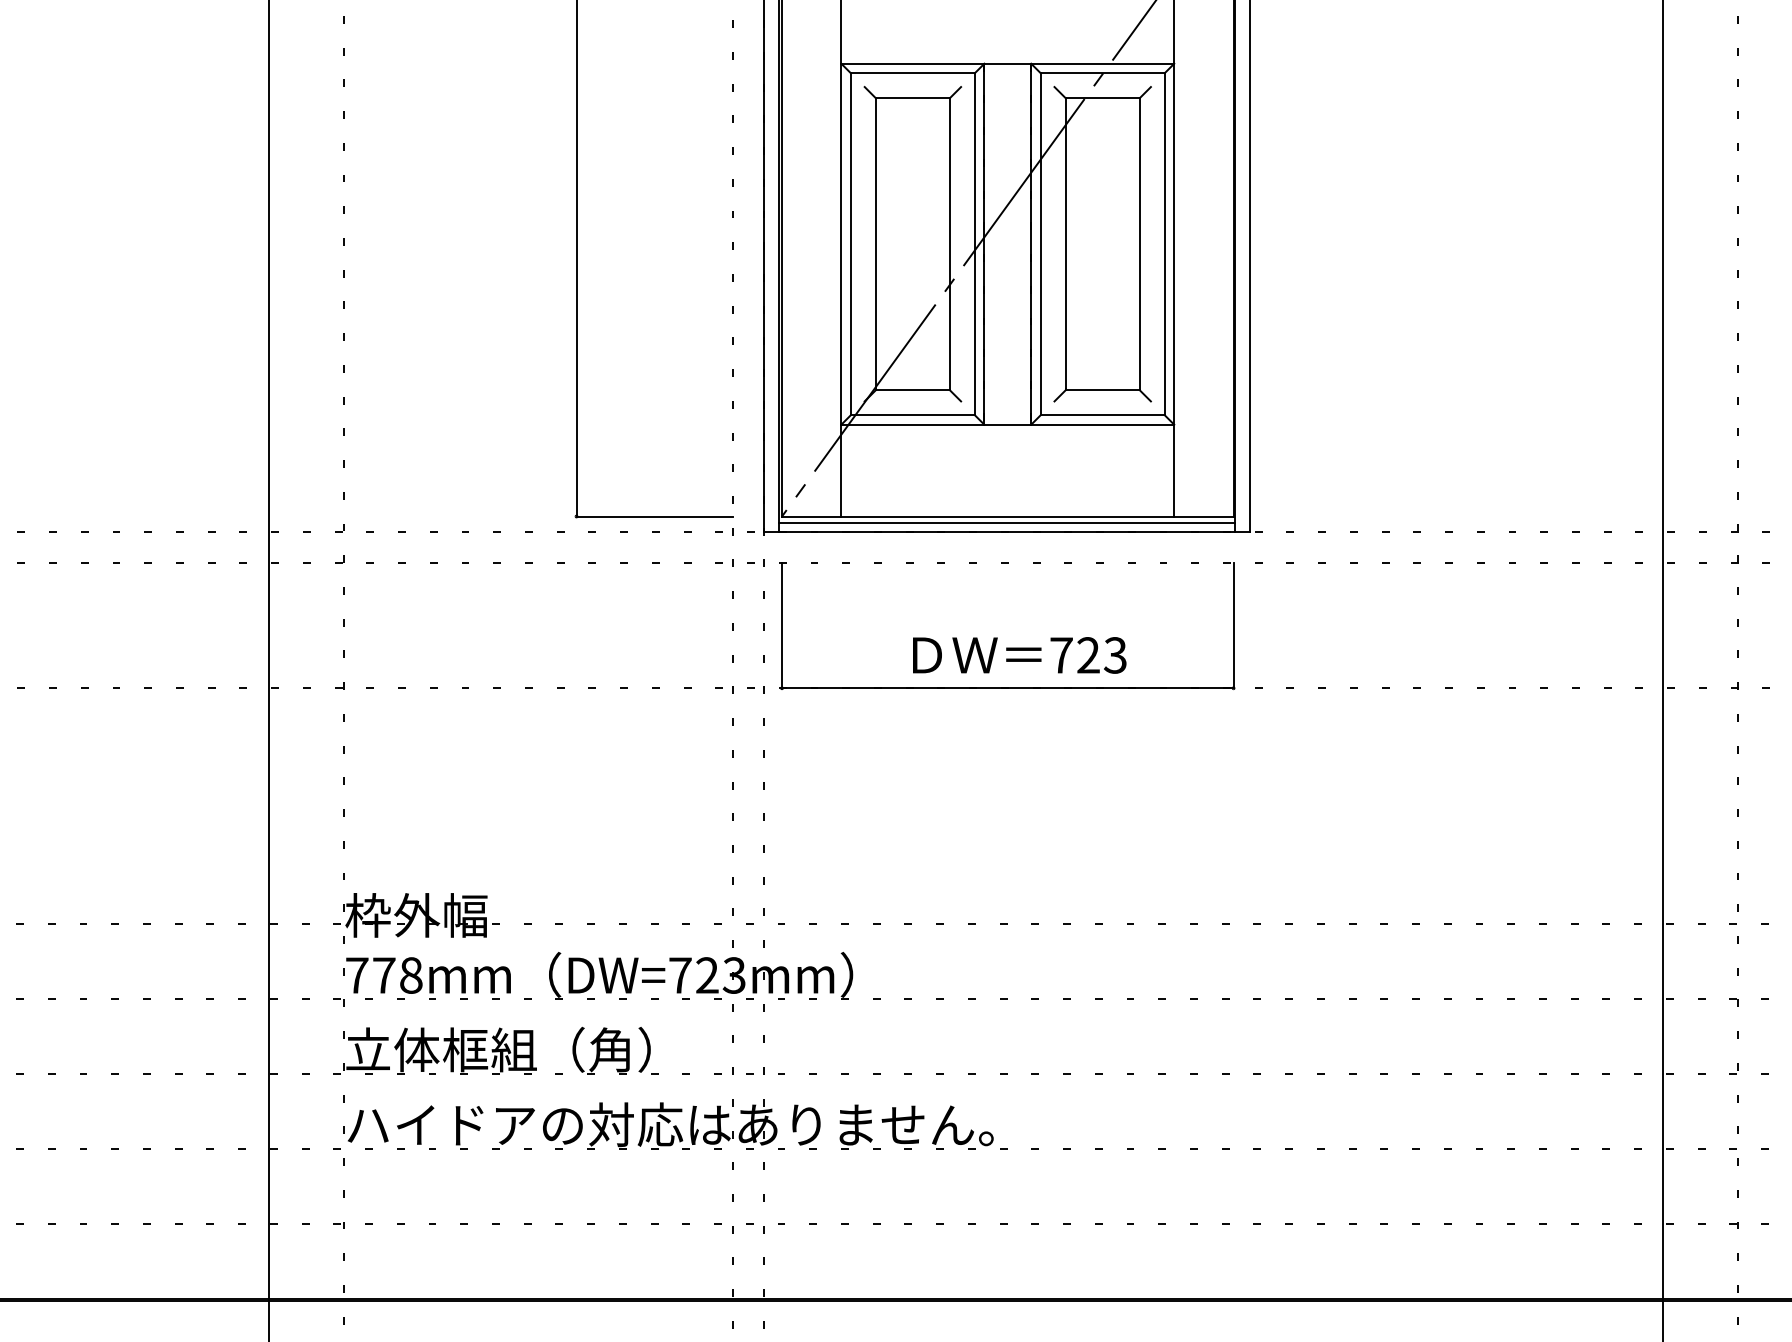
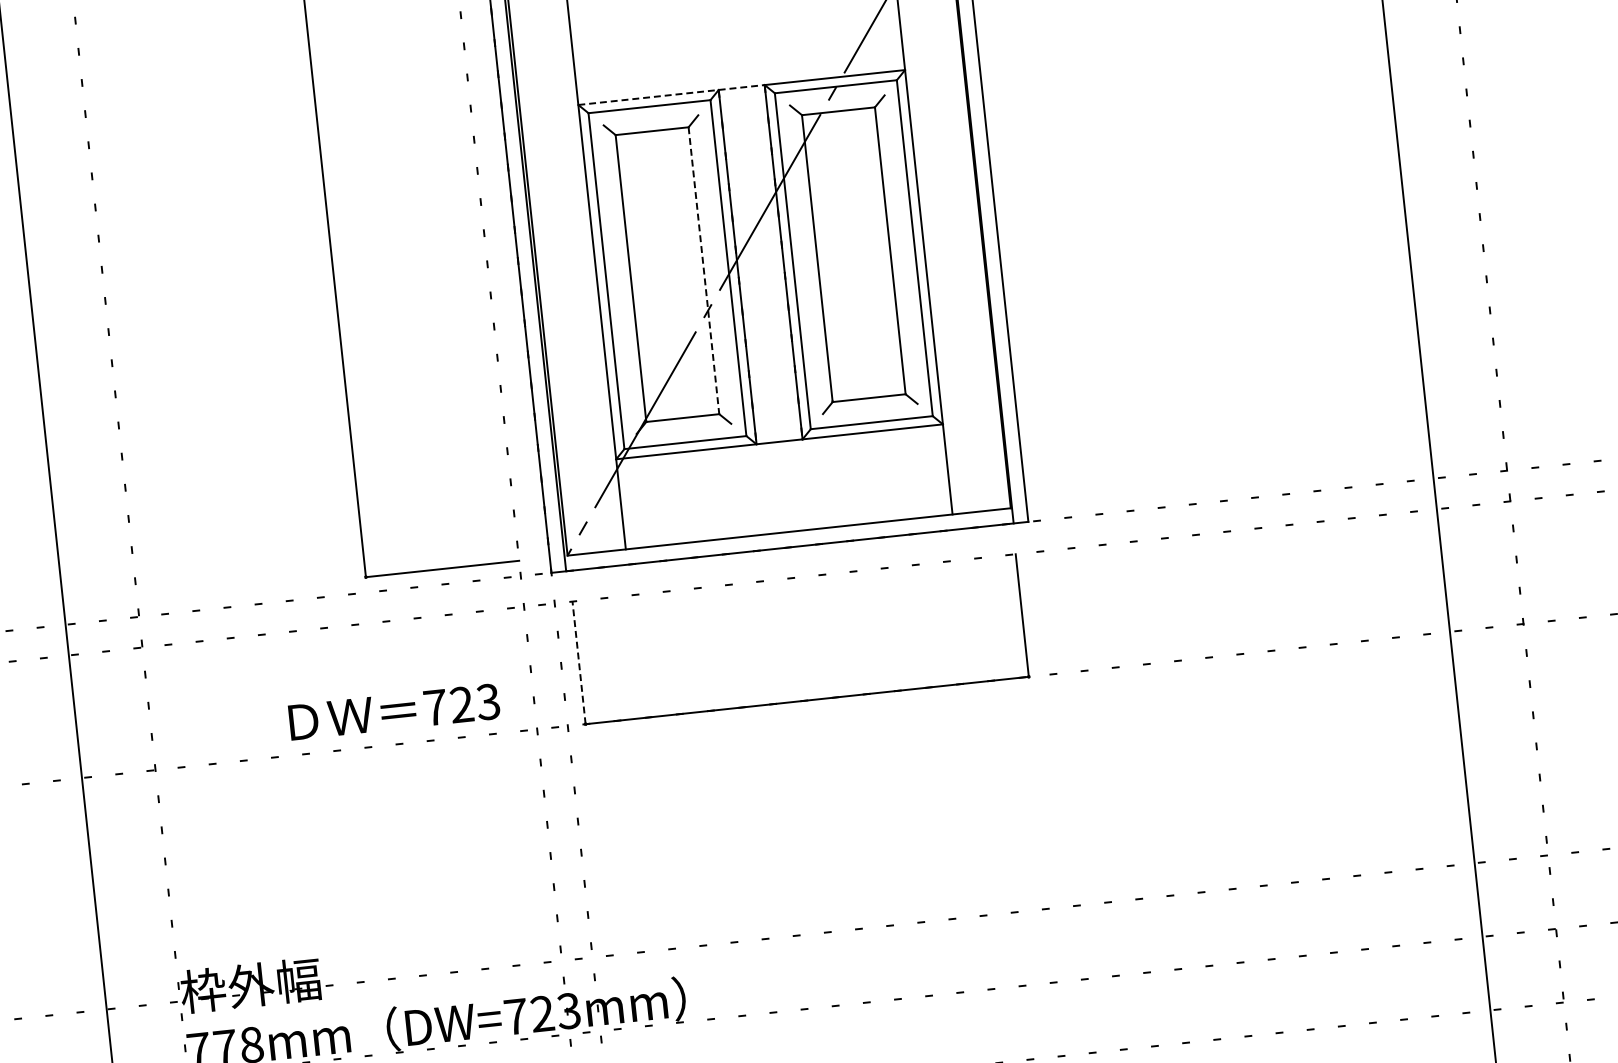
line: (936, 63) -> (671, 94), solid -> dashed
line: (950, 244) -> (704, 270), solid -> dashed
line: (1006, 522) -> (788, 537), removed
line: (782, 625) -> (579, 662), solid -> dashed
text: (1019, 655) -> (394, 712), moved

